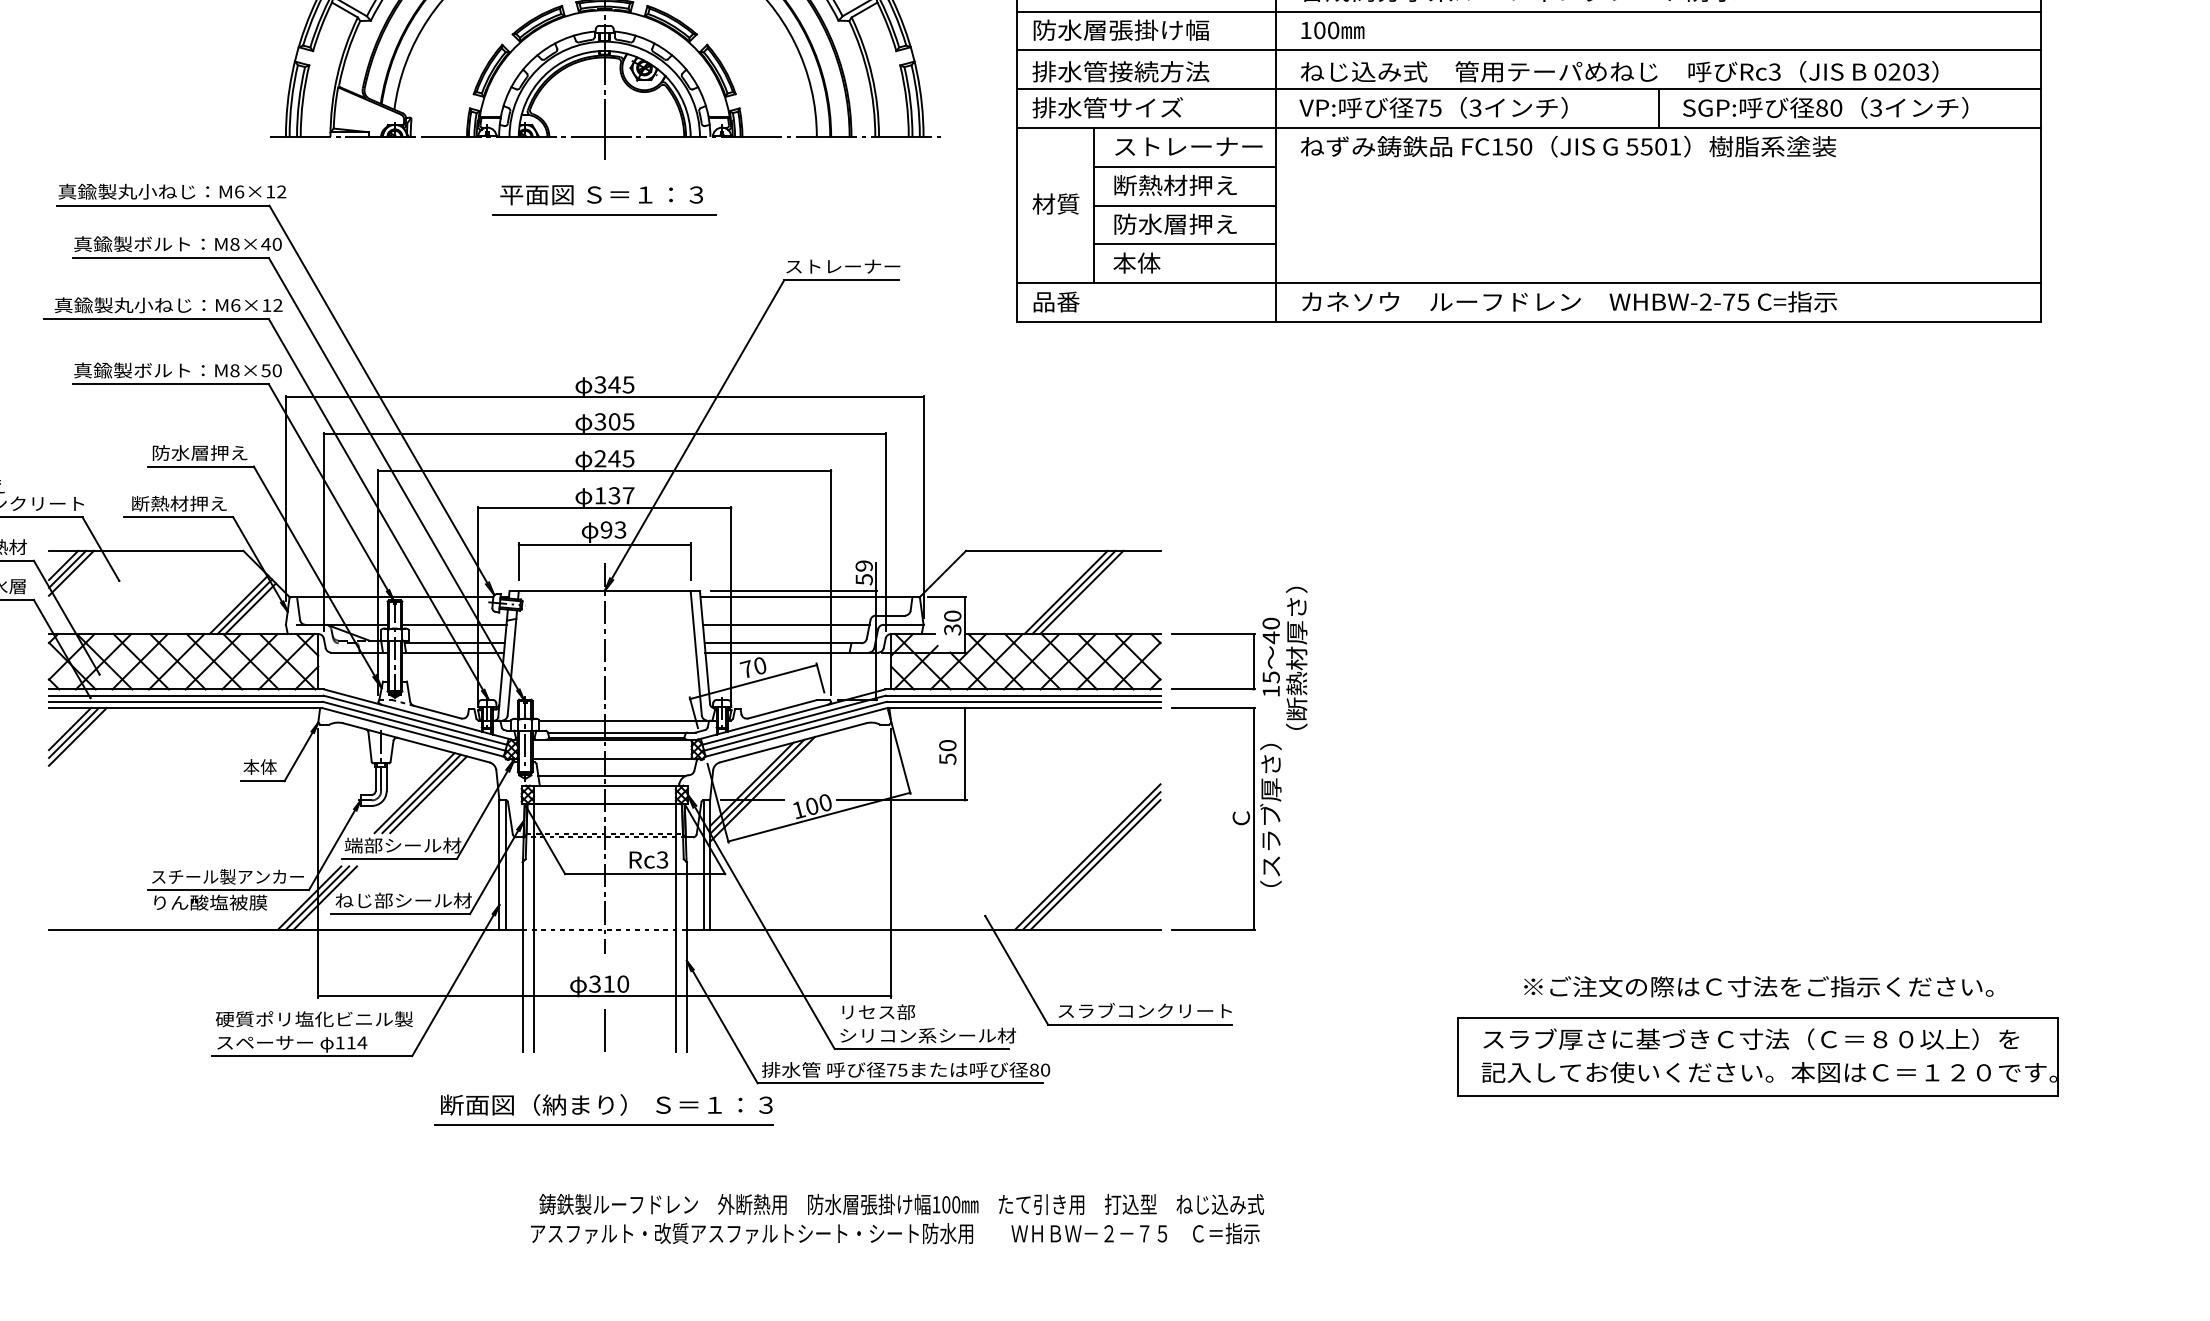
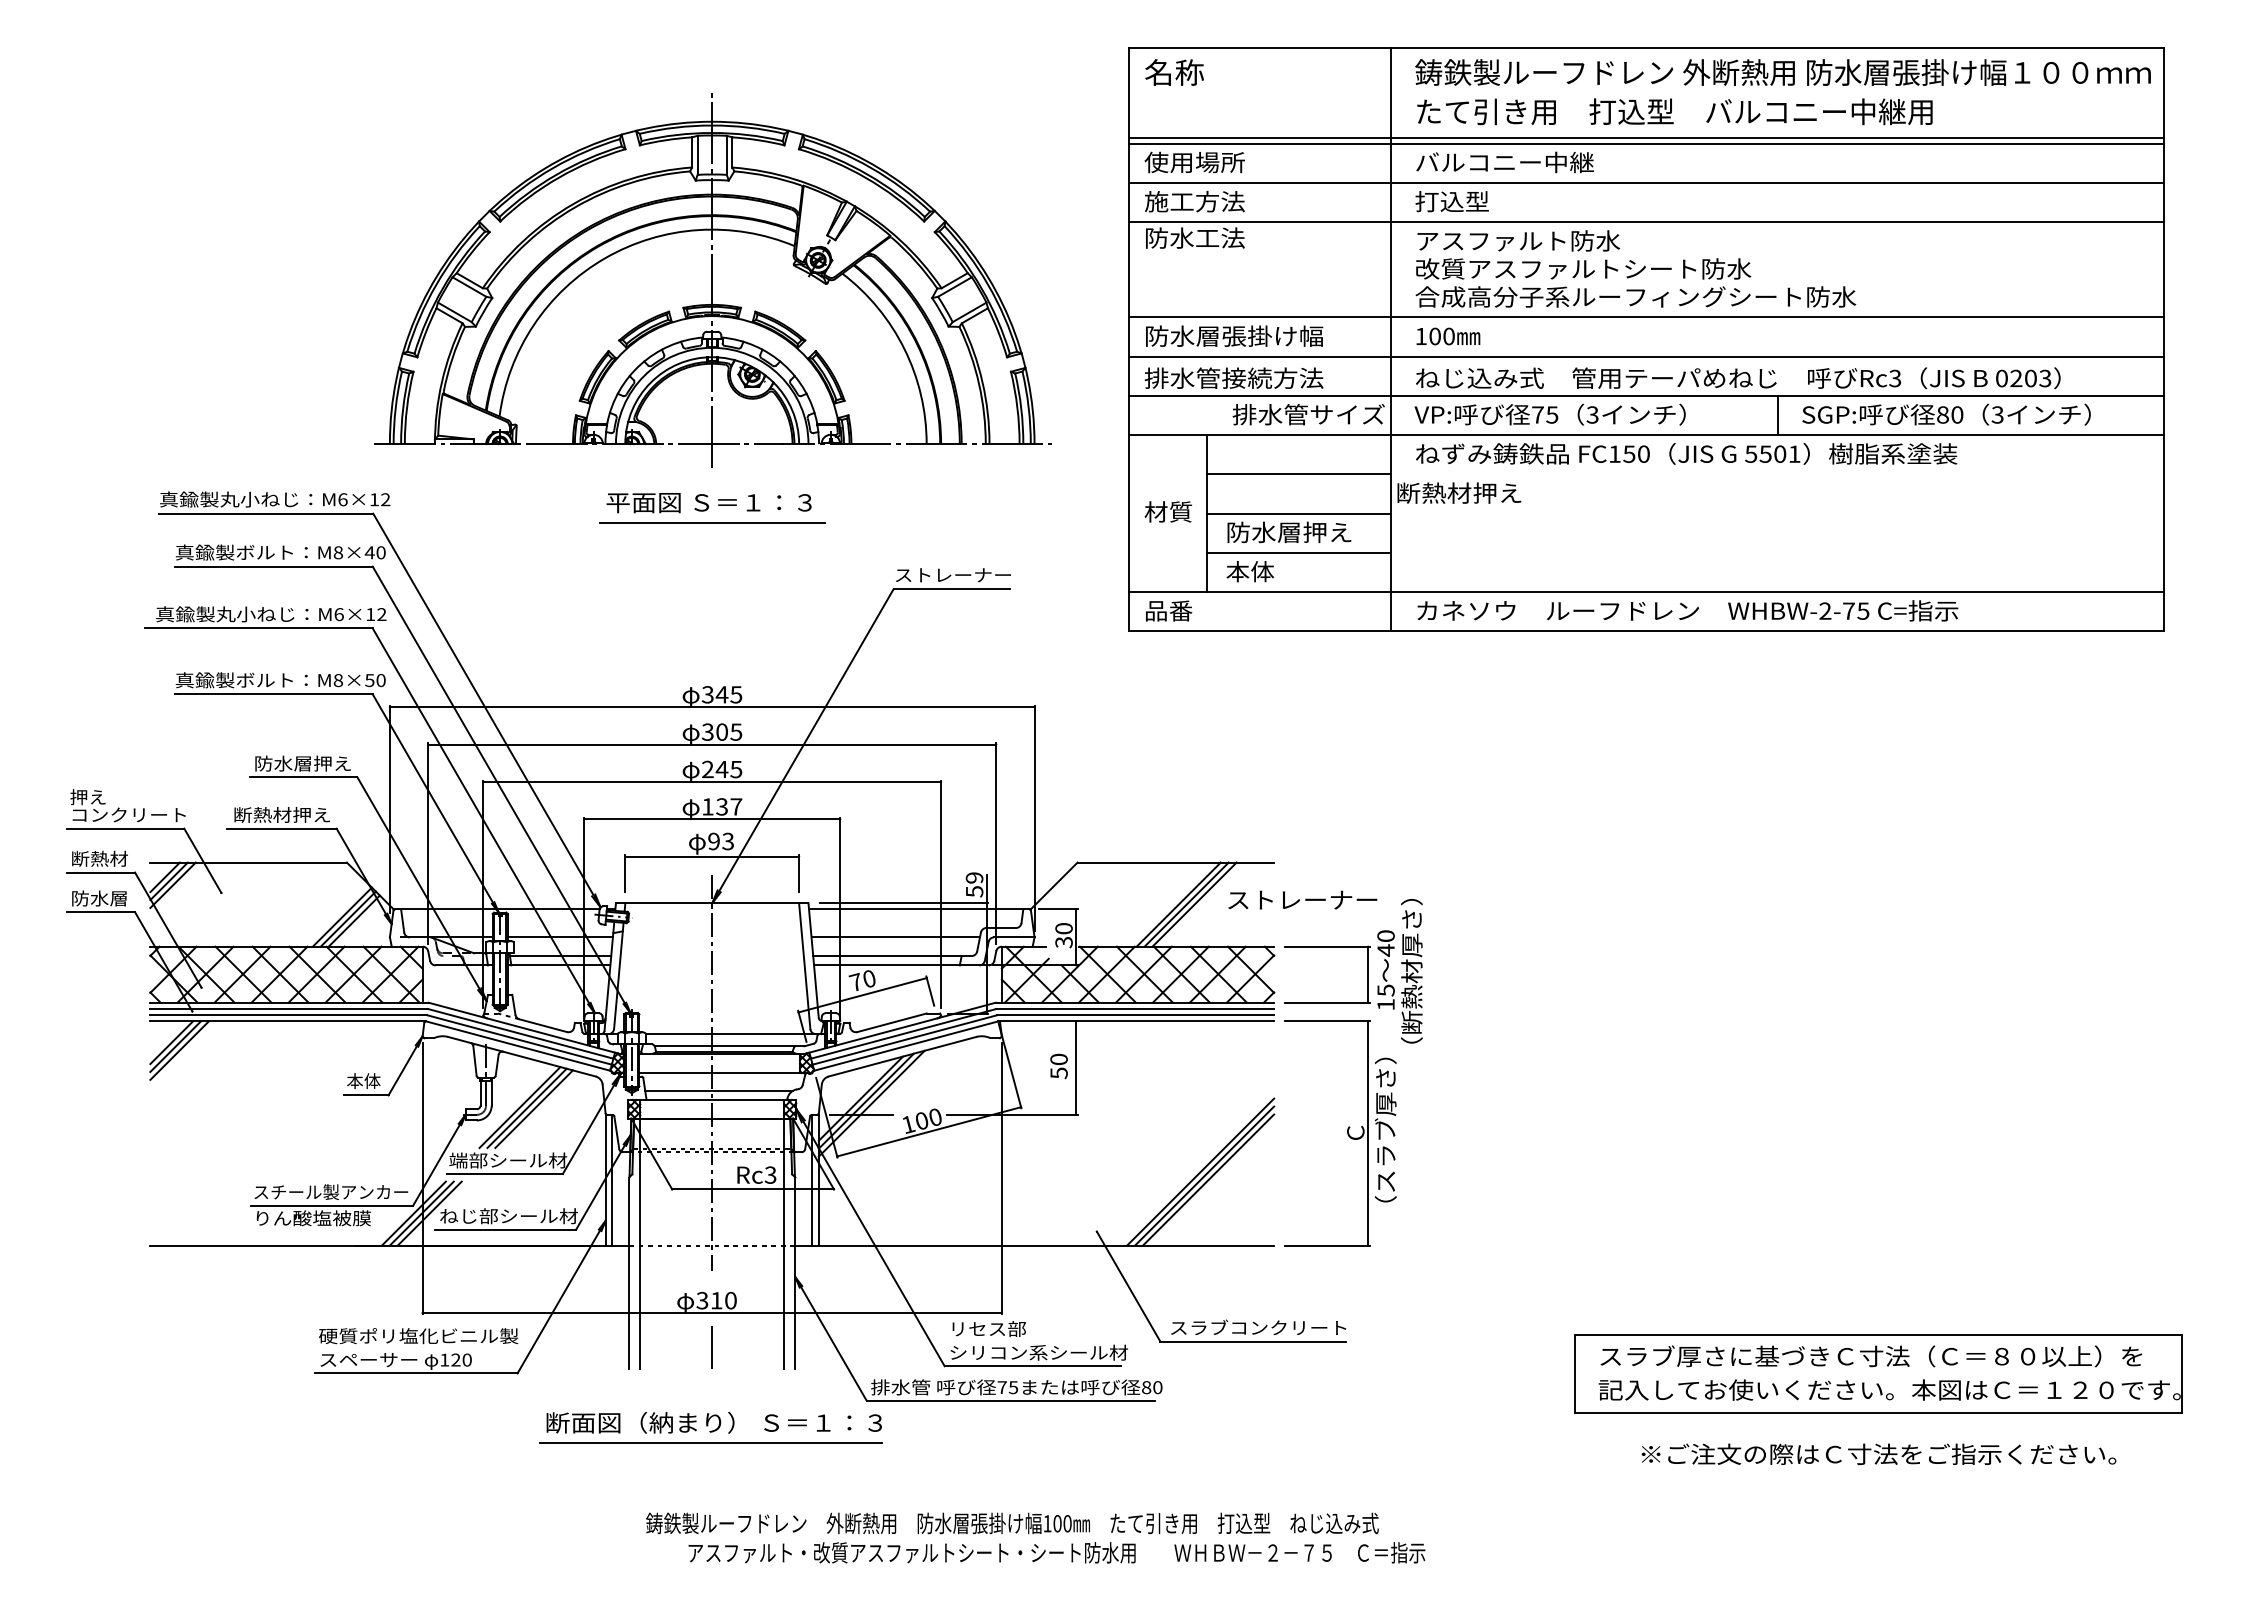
text: (1107, 107) -> (1308, 414), moved
text: (1188, 146) -> (1302, 899), moved
text: (1175, 184) -> (1459, 492), moved
text: (1758, 985) -> (1878, 1453), moved
text: (356, 1042) -> (461, 1359), 114 -> 120
text: (894, 1233) -> (1056, 1552), moved

